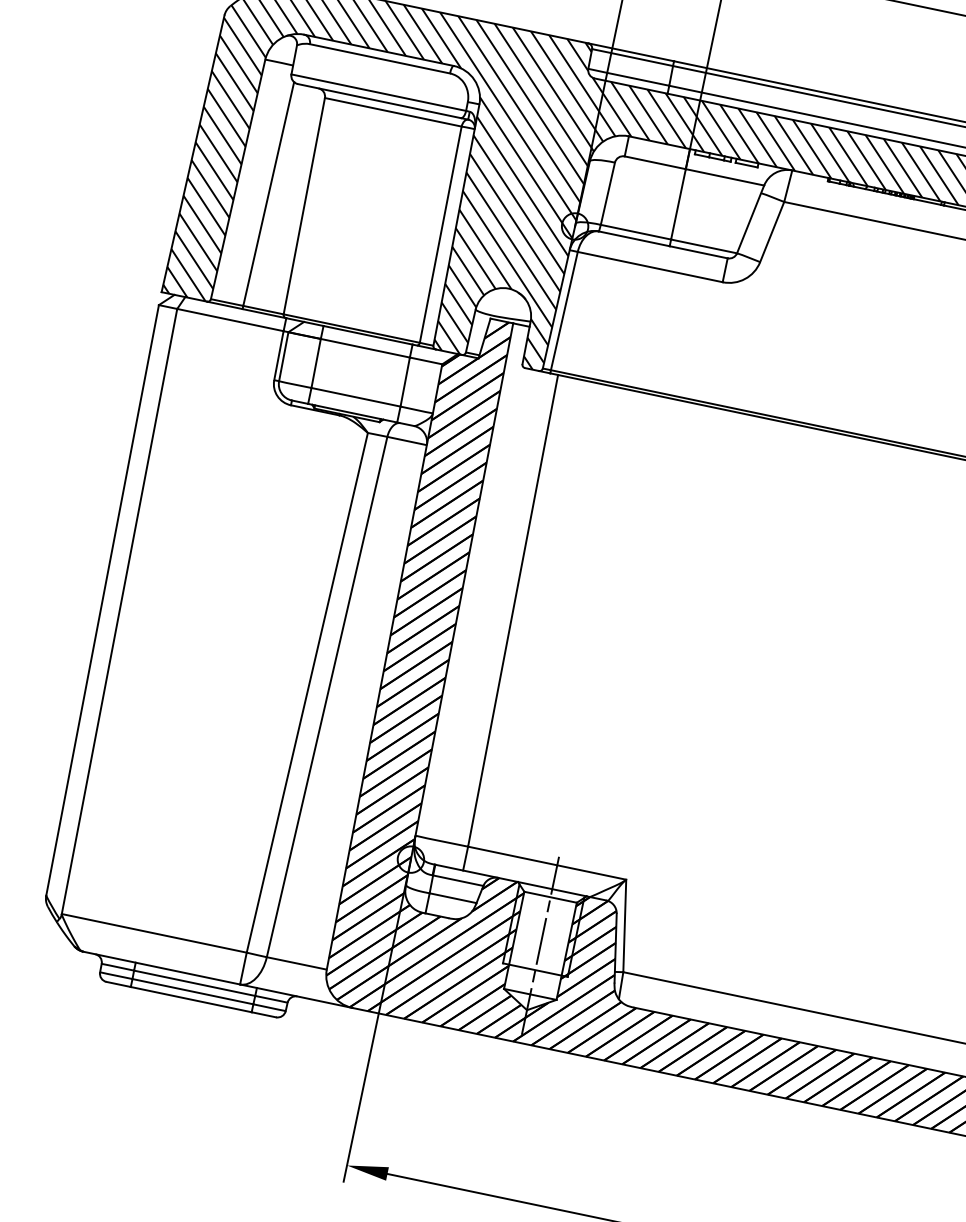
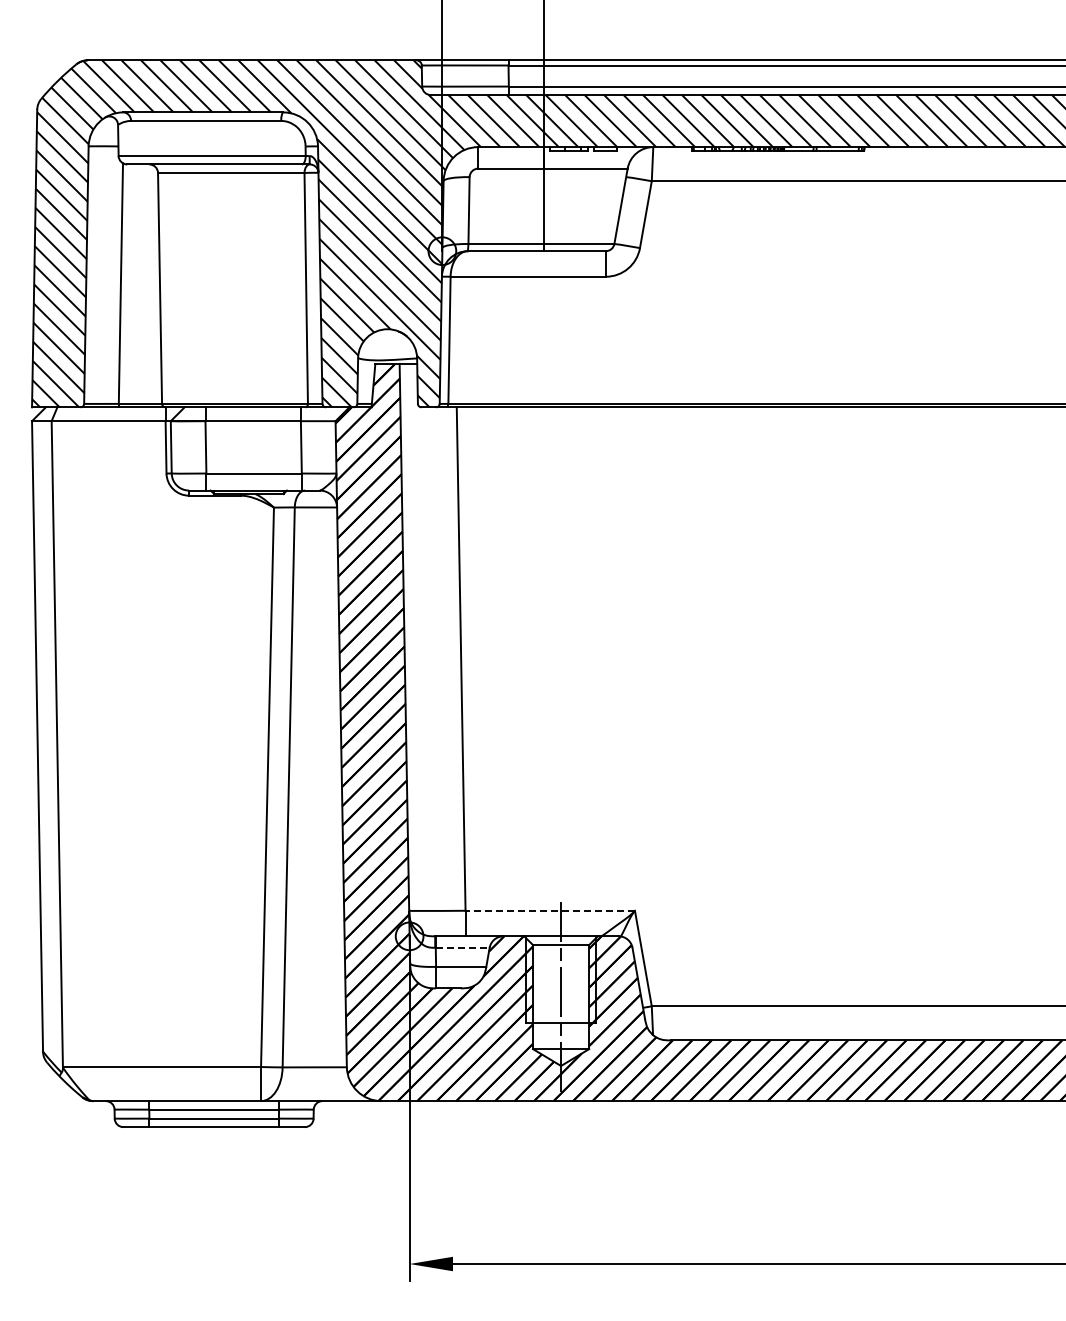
line: (547, 862) -> (550, 910), solid -> dashed
line: (458, 880) -> (462, 947), solid -> dashed

